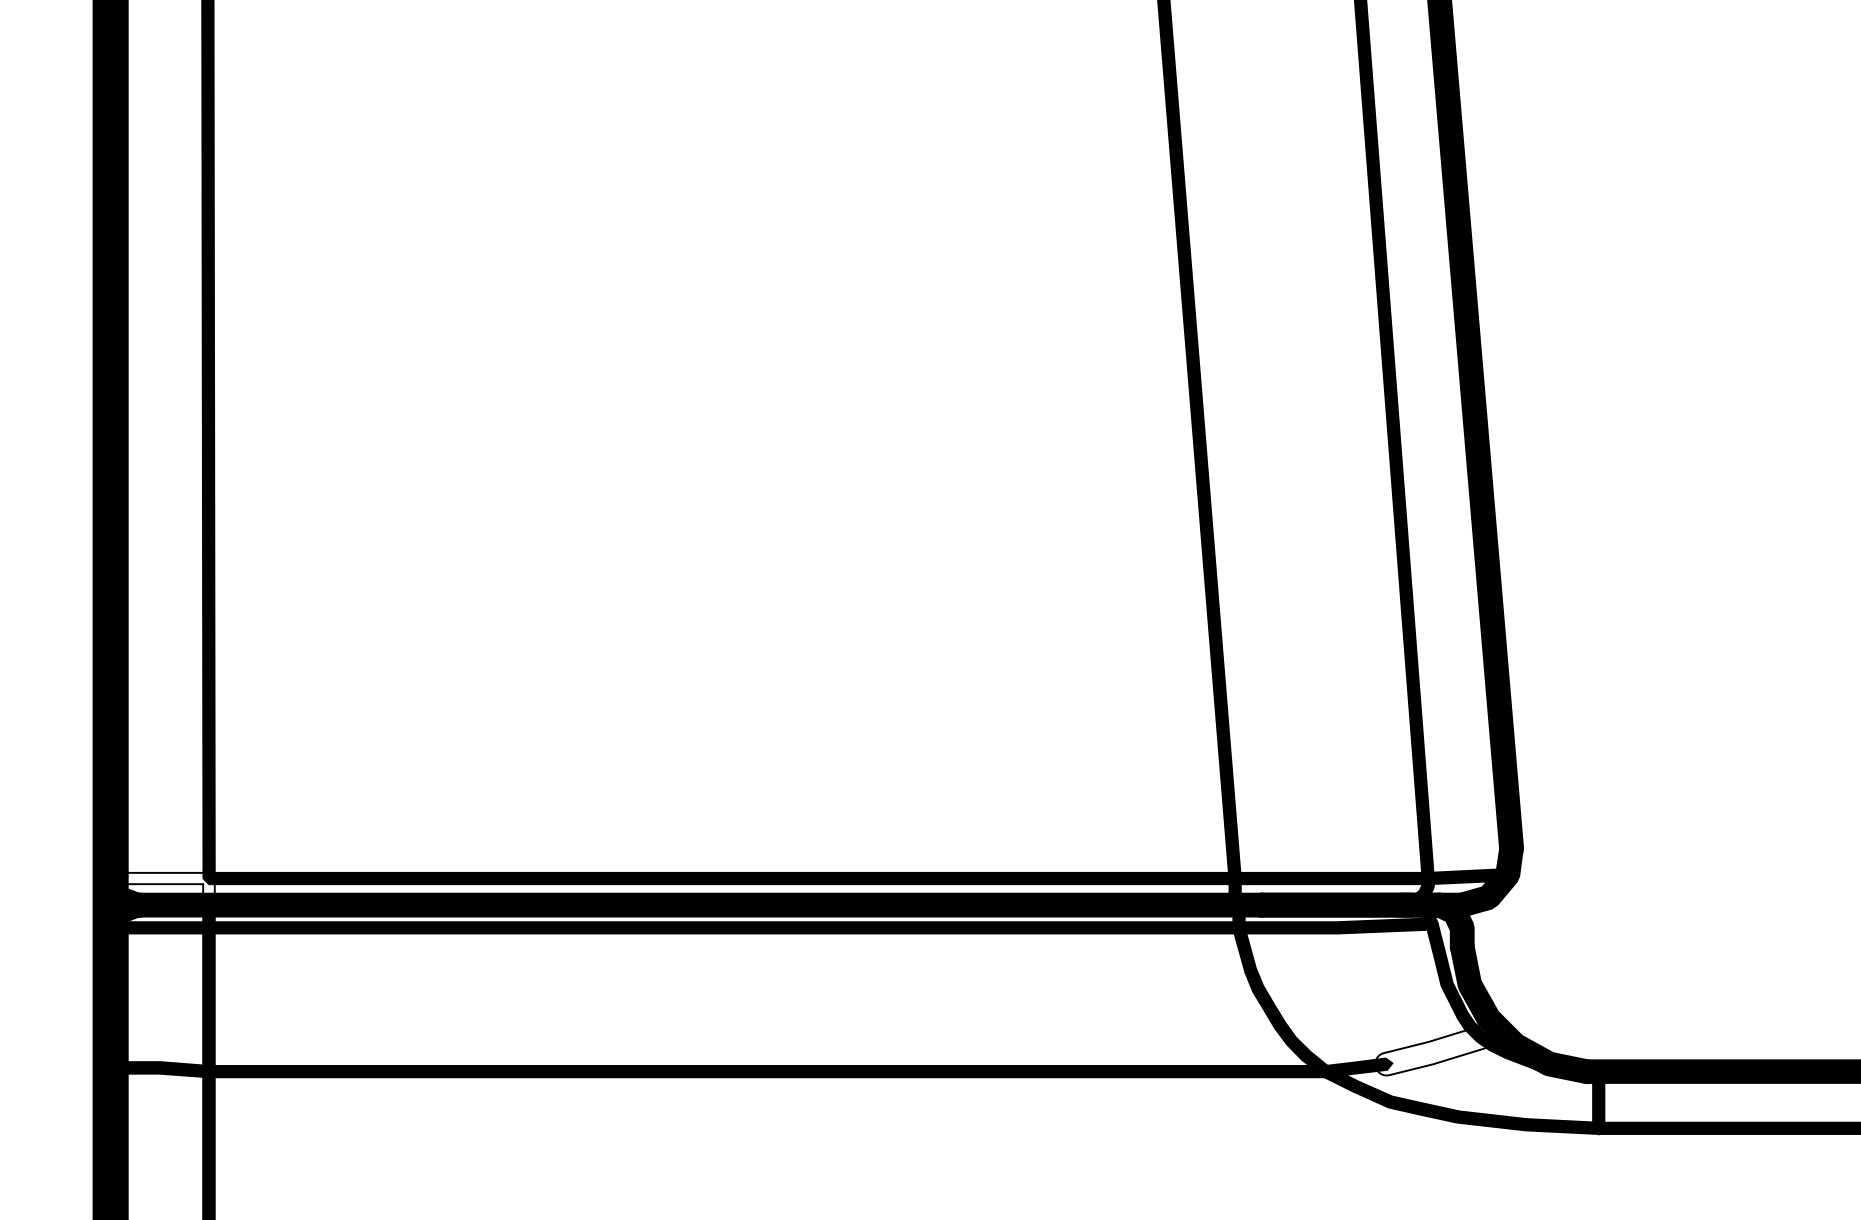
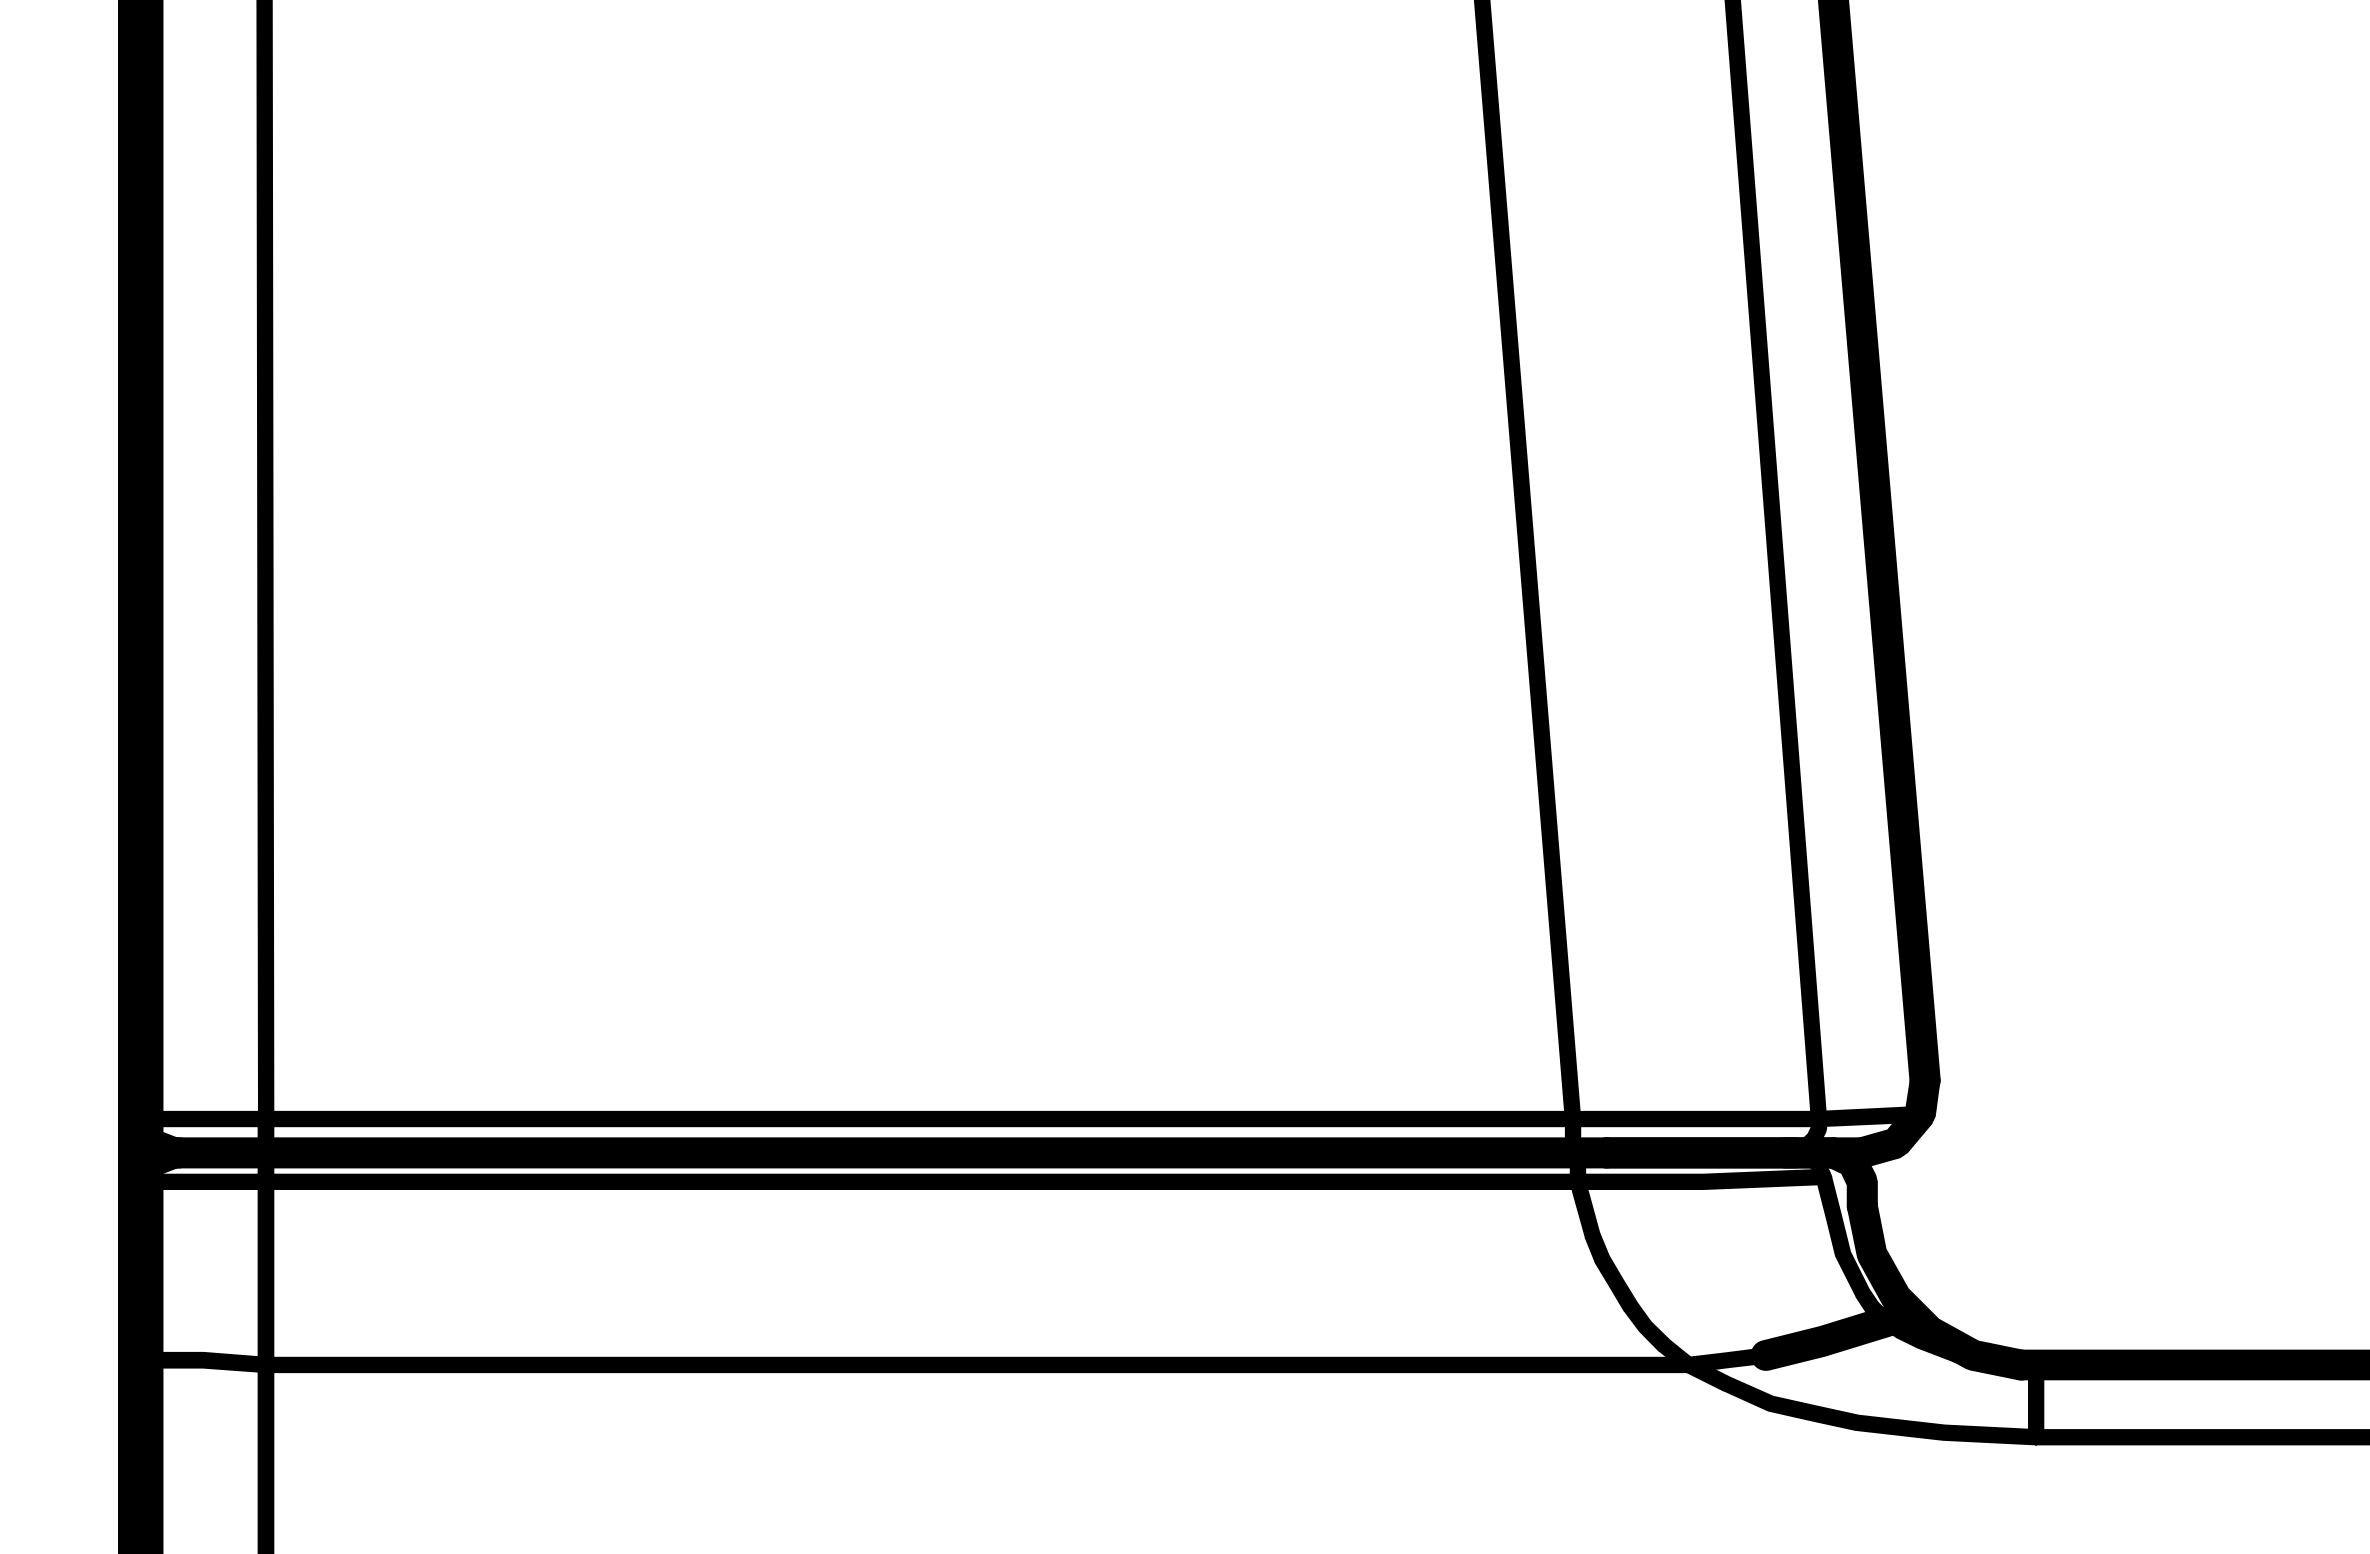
fill: (159, 891) -> (203, 1135), added
fill: (1433, 1050) -> (1825, 1338), added

